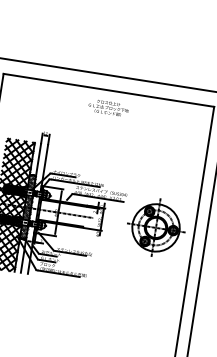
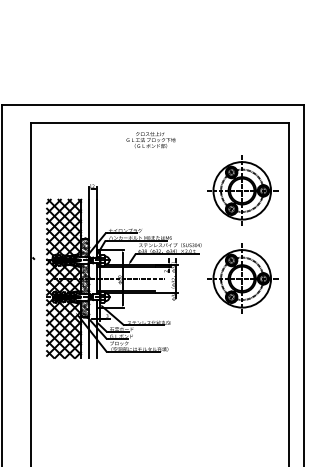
text: (108, 108) -> (150, 140), moved
part: (167, 155) -> (242, 190), added

